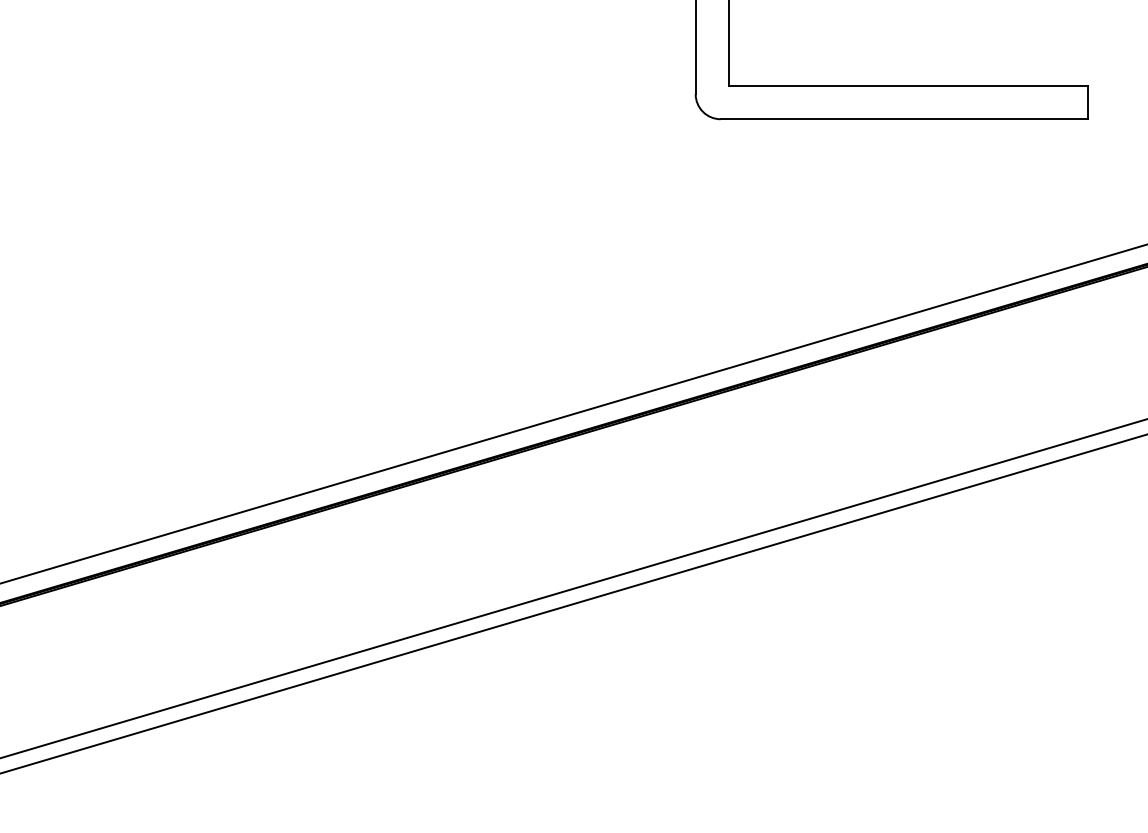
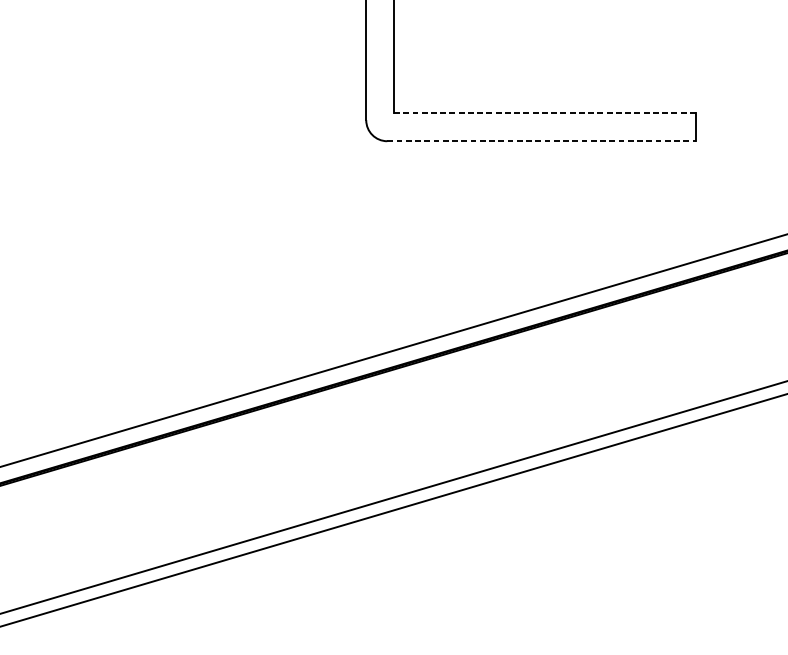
line: (907, 85) -> (544, 112), solid -> dashed
line: (904, 119) -> (541, 141), solid -> dashed

